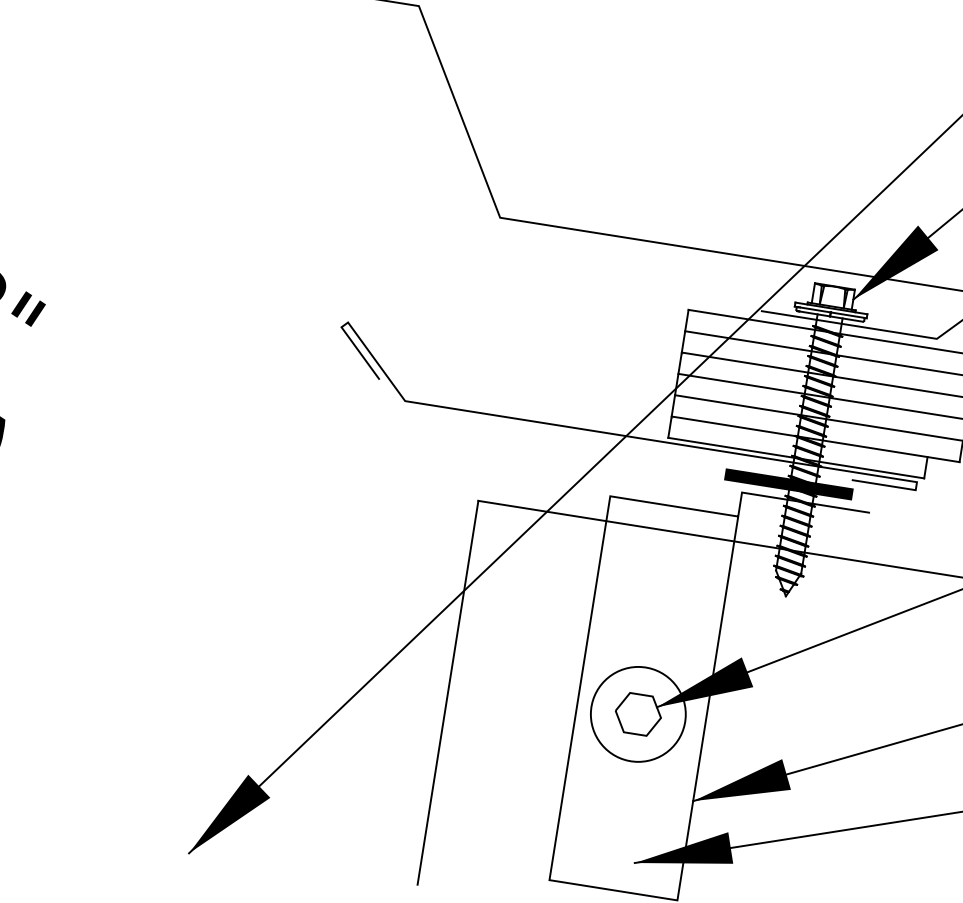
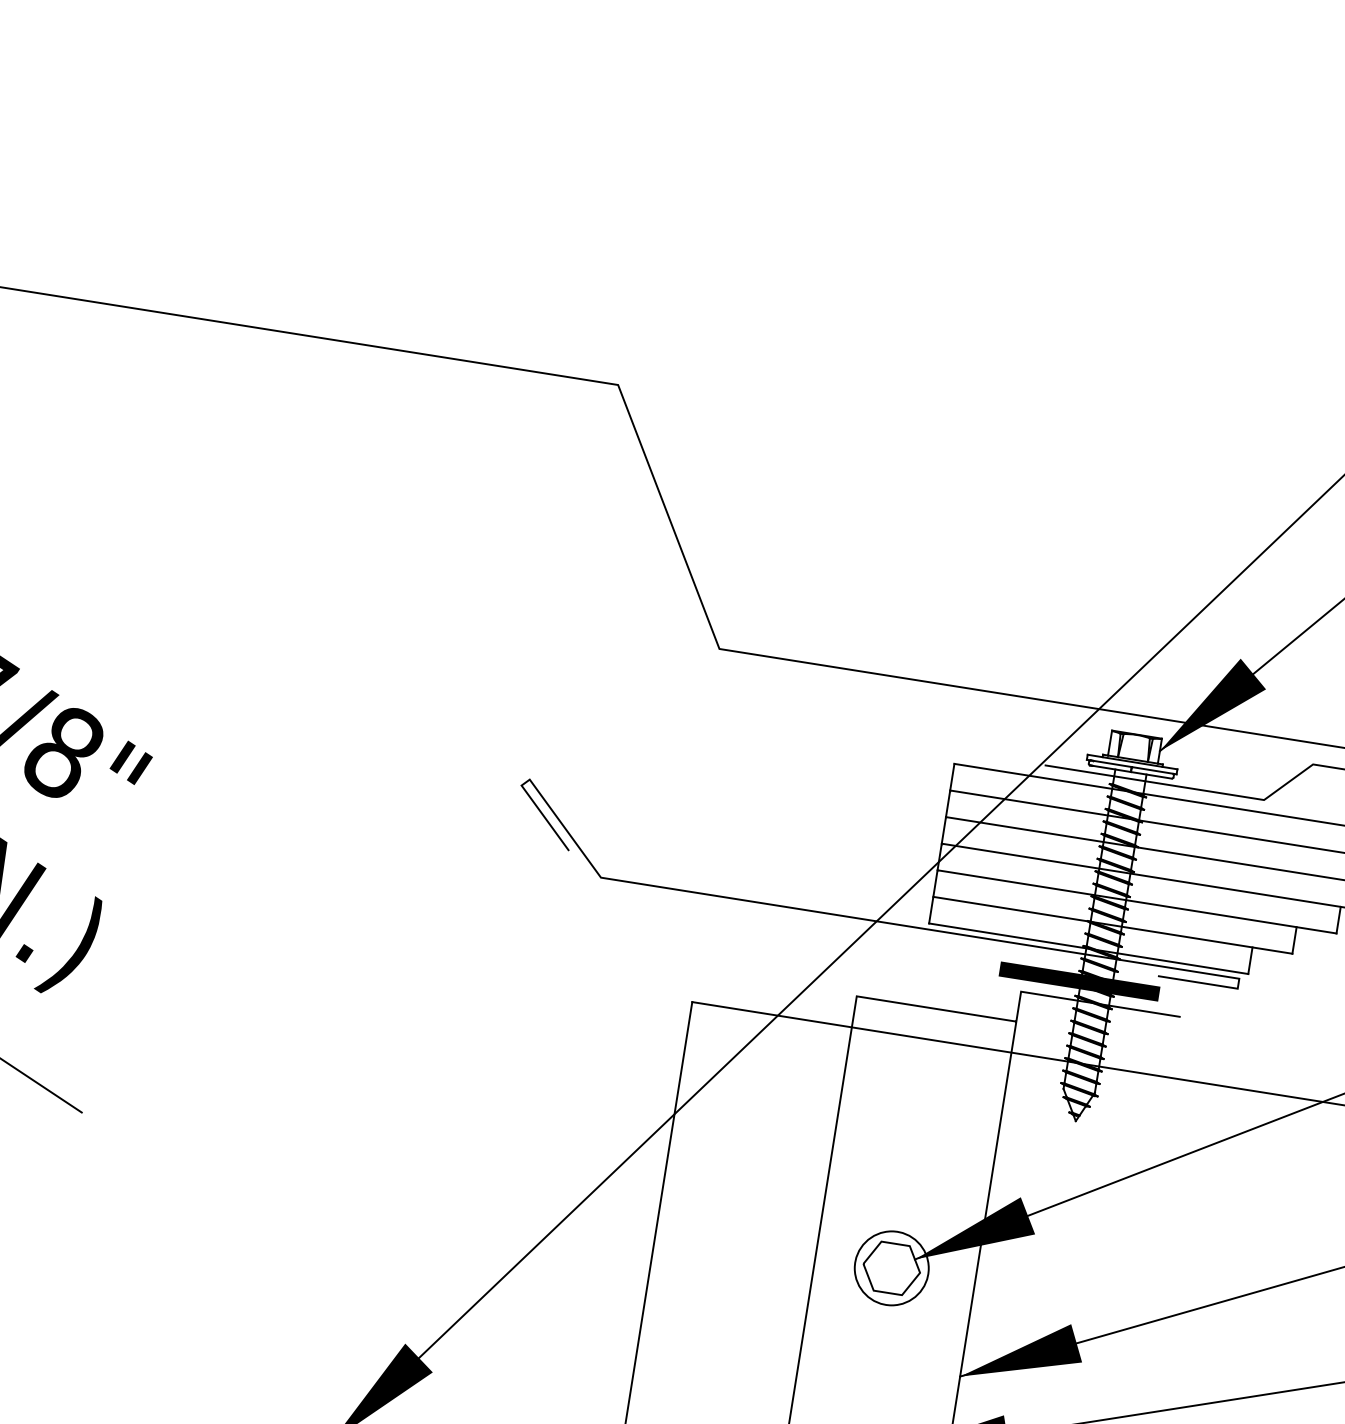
circle: (638, 714) -> (891, 1268), size x0.62

